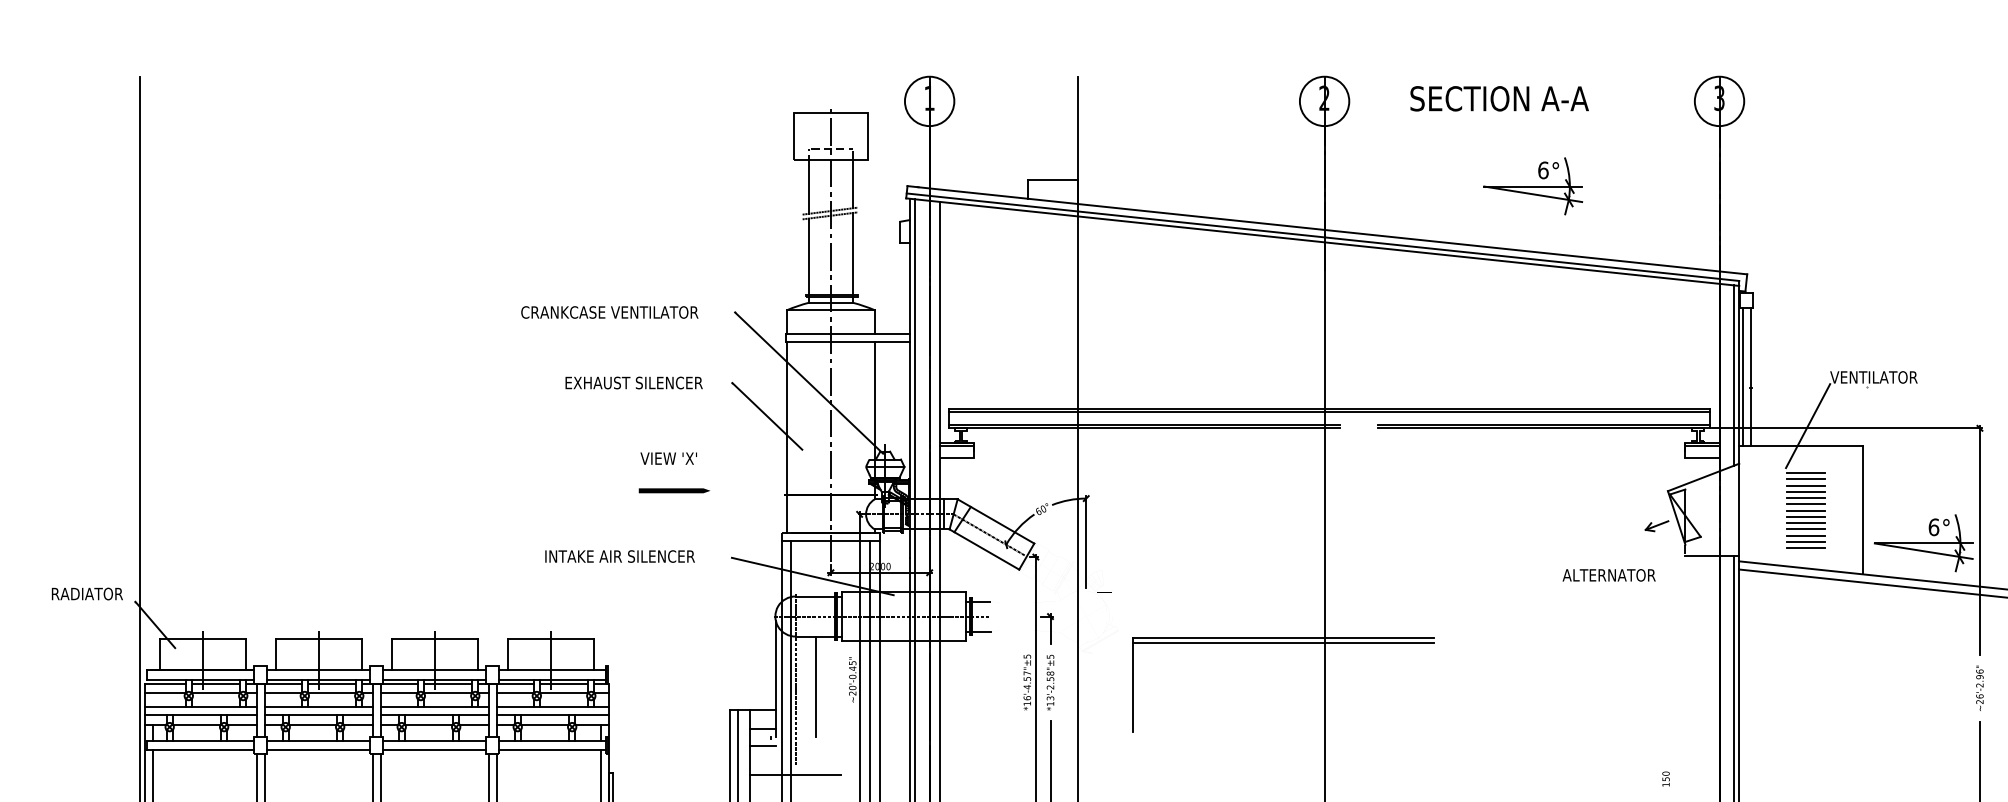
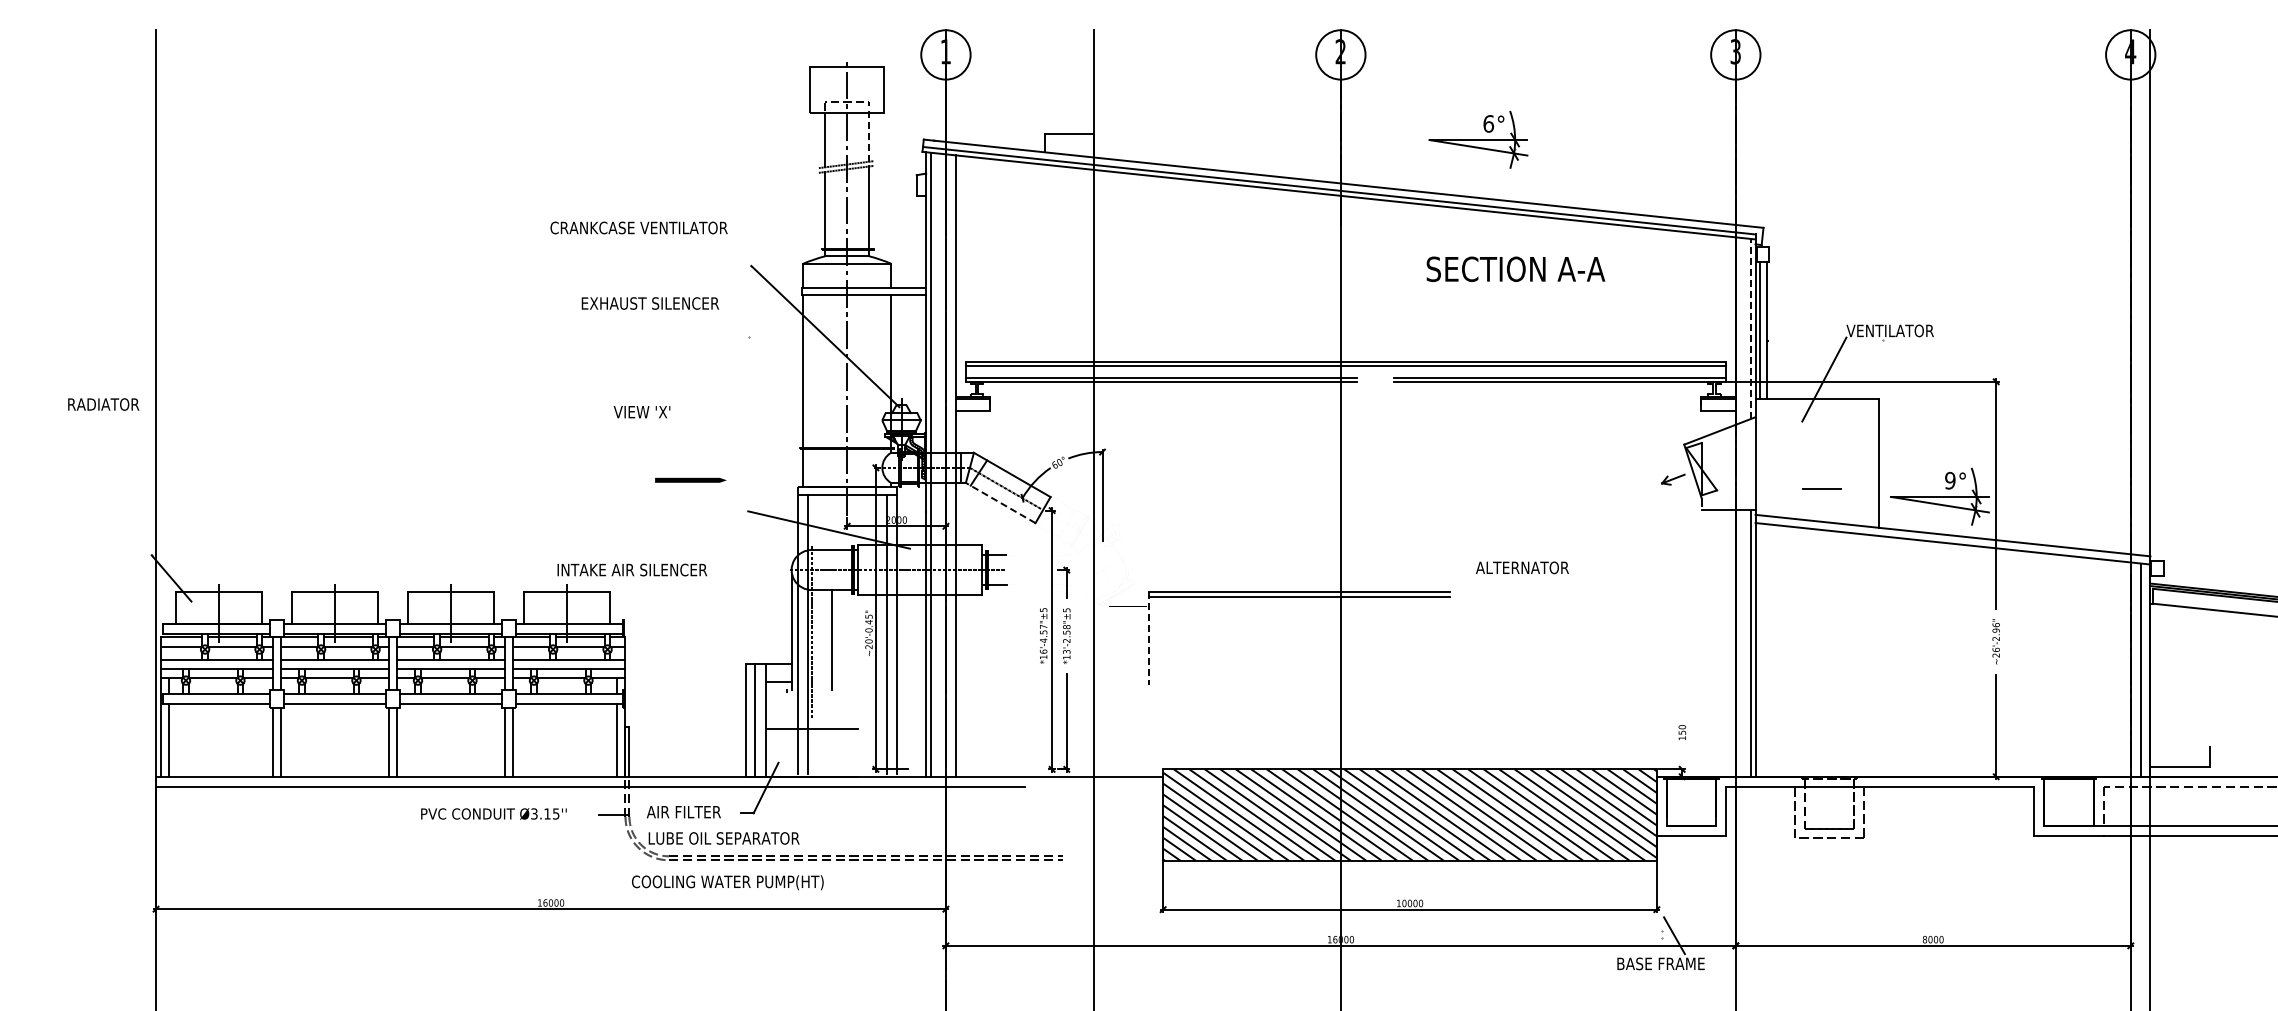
text: (1499, 98) -> (1515, 268), moved
line: (853, 184) -> (869, 137), solid -> dashed
part: (1533, 186) -> (1478, 139), moved
text: (609, 312) -> (638, 227), moved
line: (1734, 375) -> (1750, 328), solid -> dashed
text: (633, 383) -> (649, 303), moved
line: (767, 416) -> (783, 369), removed
text: (668, 459) -> (641, 412), moved
line: (1806, 473) -> (1822, 426), removed
line: (1806, 479) -> (1822, 432), removed
line: (1806, 486) -> (1822, 439), removed
line: (674, 490) -> (690, 479), moved
line: (1806, 492) -> (1822, 445), removed
line: (1806, 498) -> (1822, 451), removed
line: (1806, 504) -> (1822, 457), removed
line: (1806, 511) -> (1822, 464), removed
line: (1806, 517) -> (1822, 470), removed
line: (1806, 523) -> (1822, 476), removed
text: (1934, 527) -> (1950, 480), 6° -> 9°
line: (1806, 529) -> (1822, 482), removed
line: (1806, 542) -> (1822, 495), removed
line: (1806, 548) -> (1822, 501), removed
line: (984, 549) -> (1000, 502), solid -> dashed
text: (620, 556) -> (632, 569), moved
text: (1609, 575) -> (1522, 567), moved
text: (87, 594) -> (103, 404), moved
line: (1133, 685) -> (1149, 638), solid -> dashed
line: (763, 746) -> (779, 699), removed

